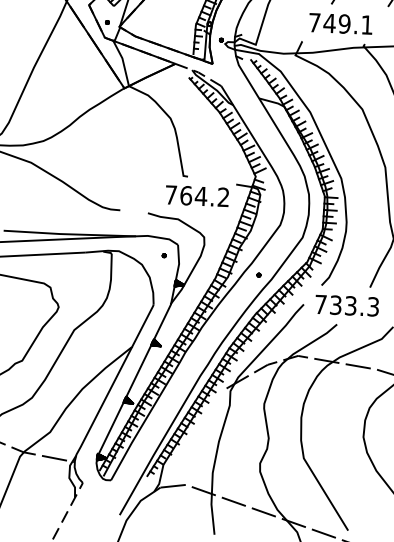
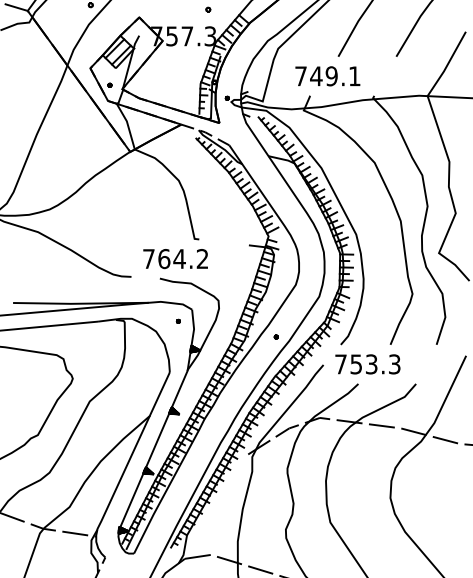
text: (340, 24) -> (327, 76), moved
text: (197, 196) -> (175, 259), moved
text: (336, 304) -> (356, 363), 733.3 -> 753.3

